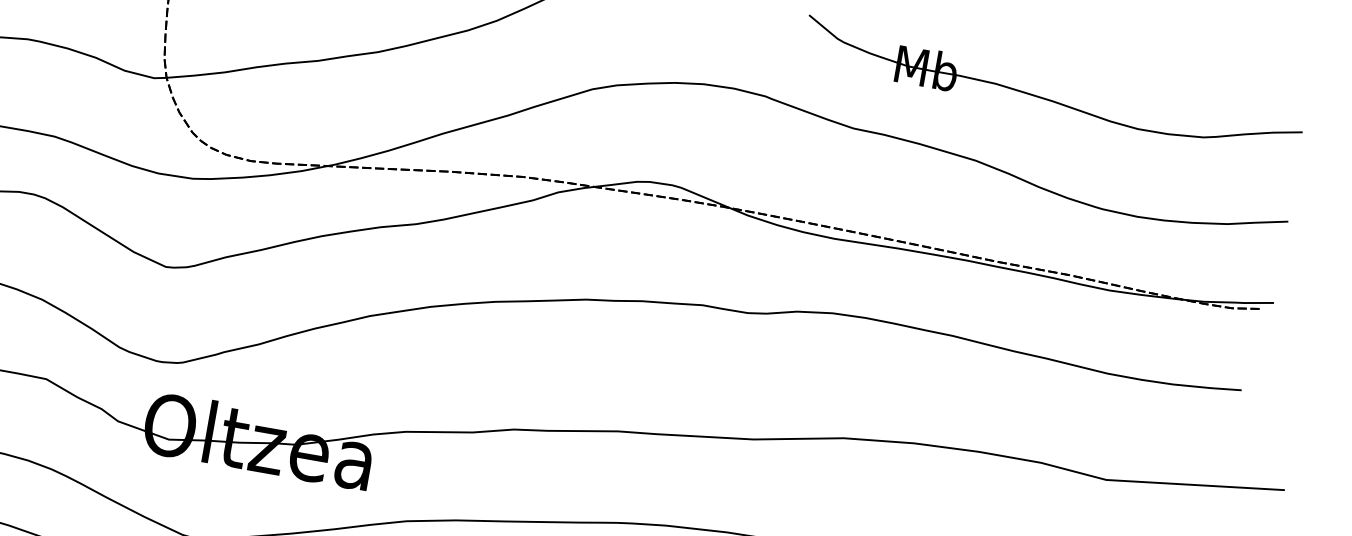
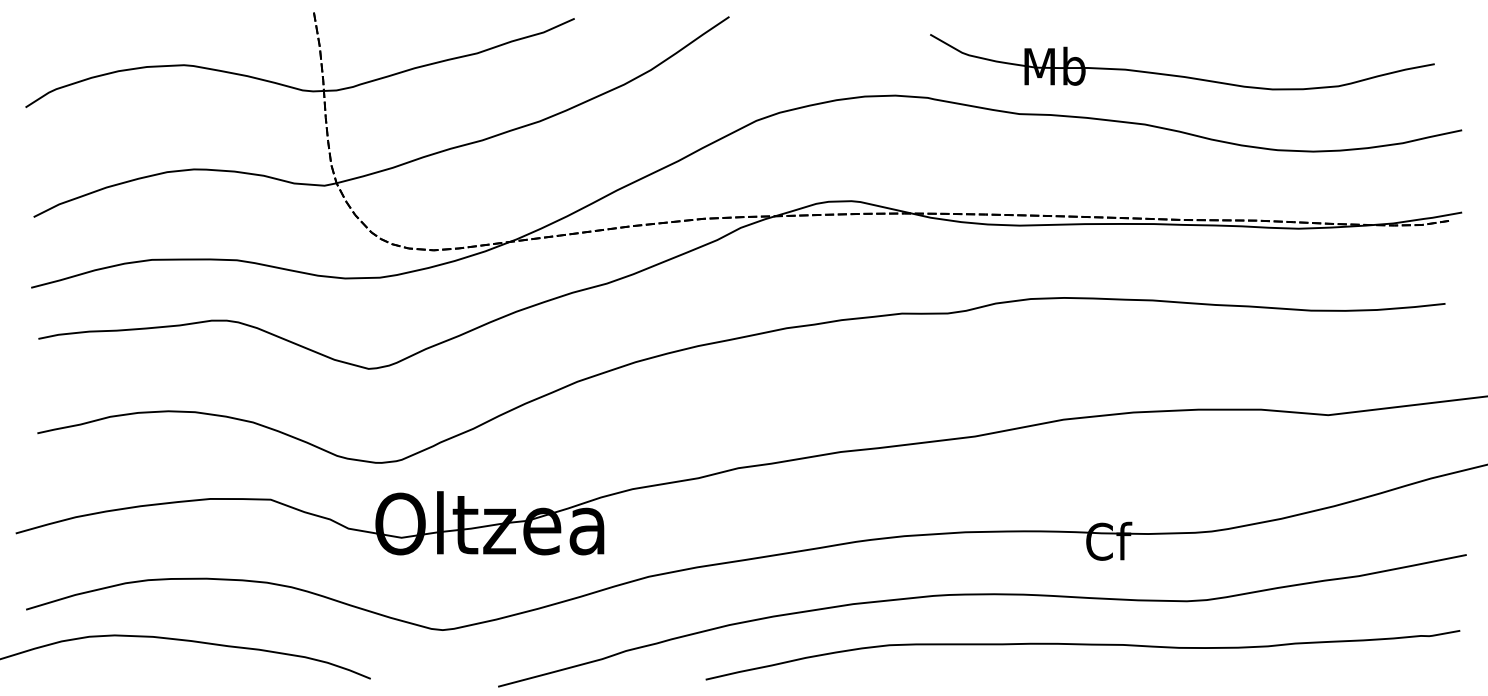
part: (1051, 99) -> (1182, 75), moved

